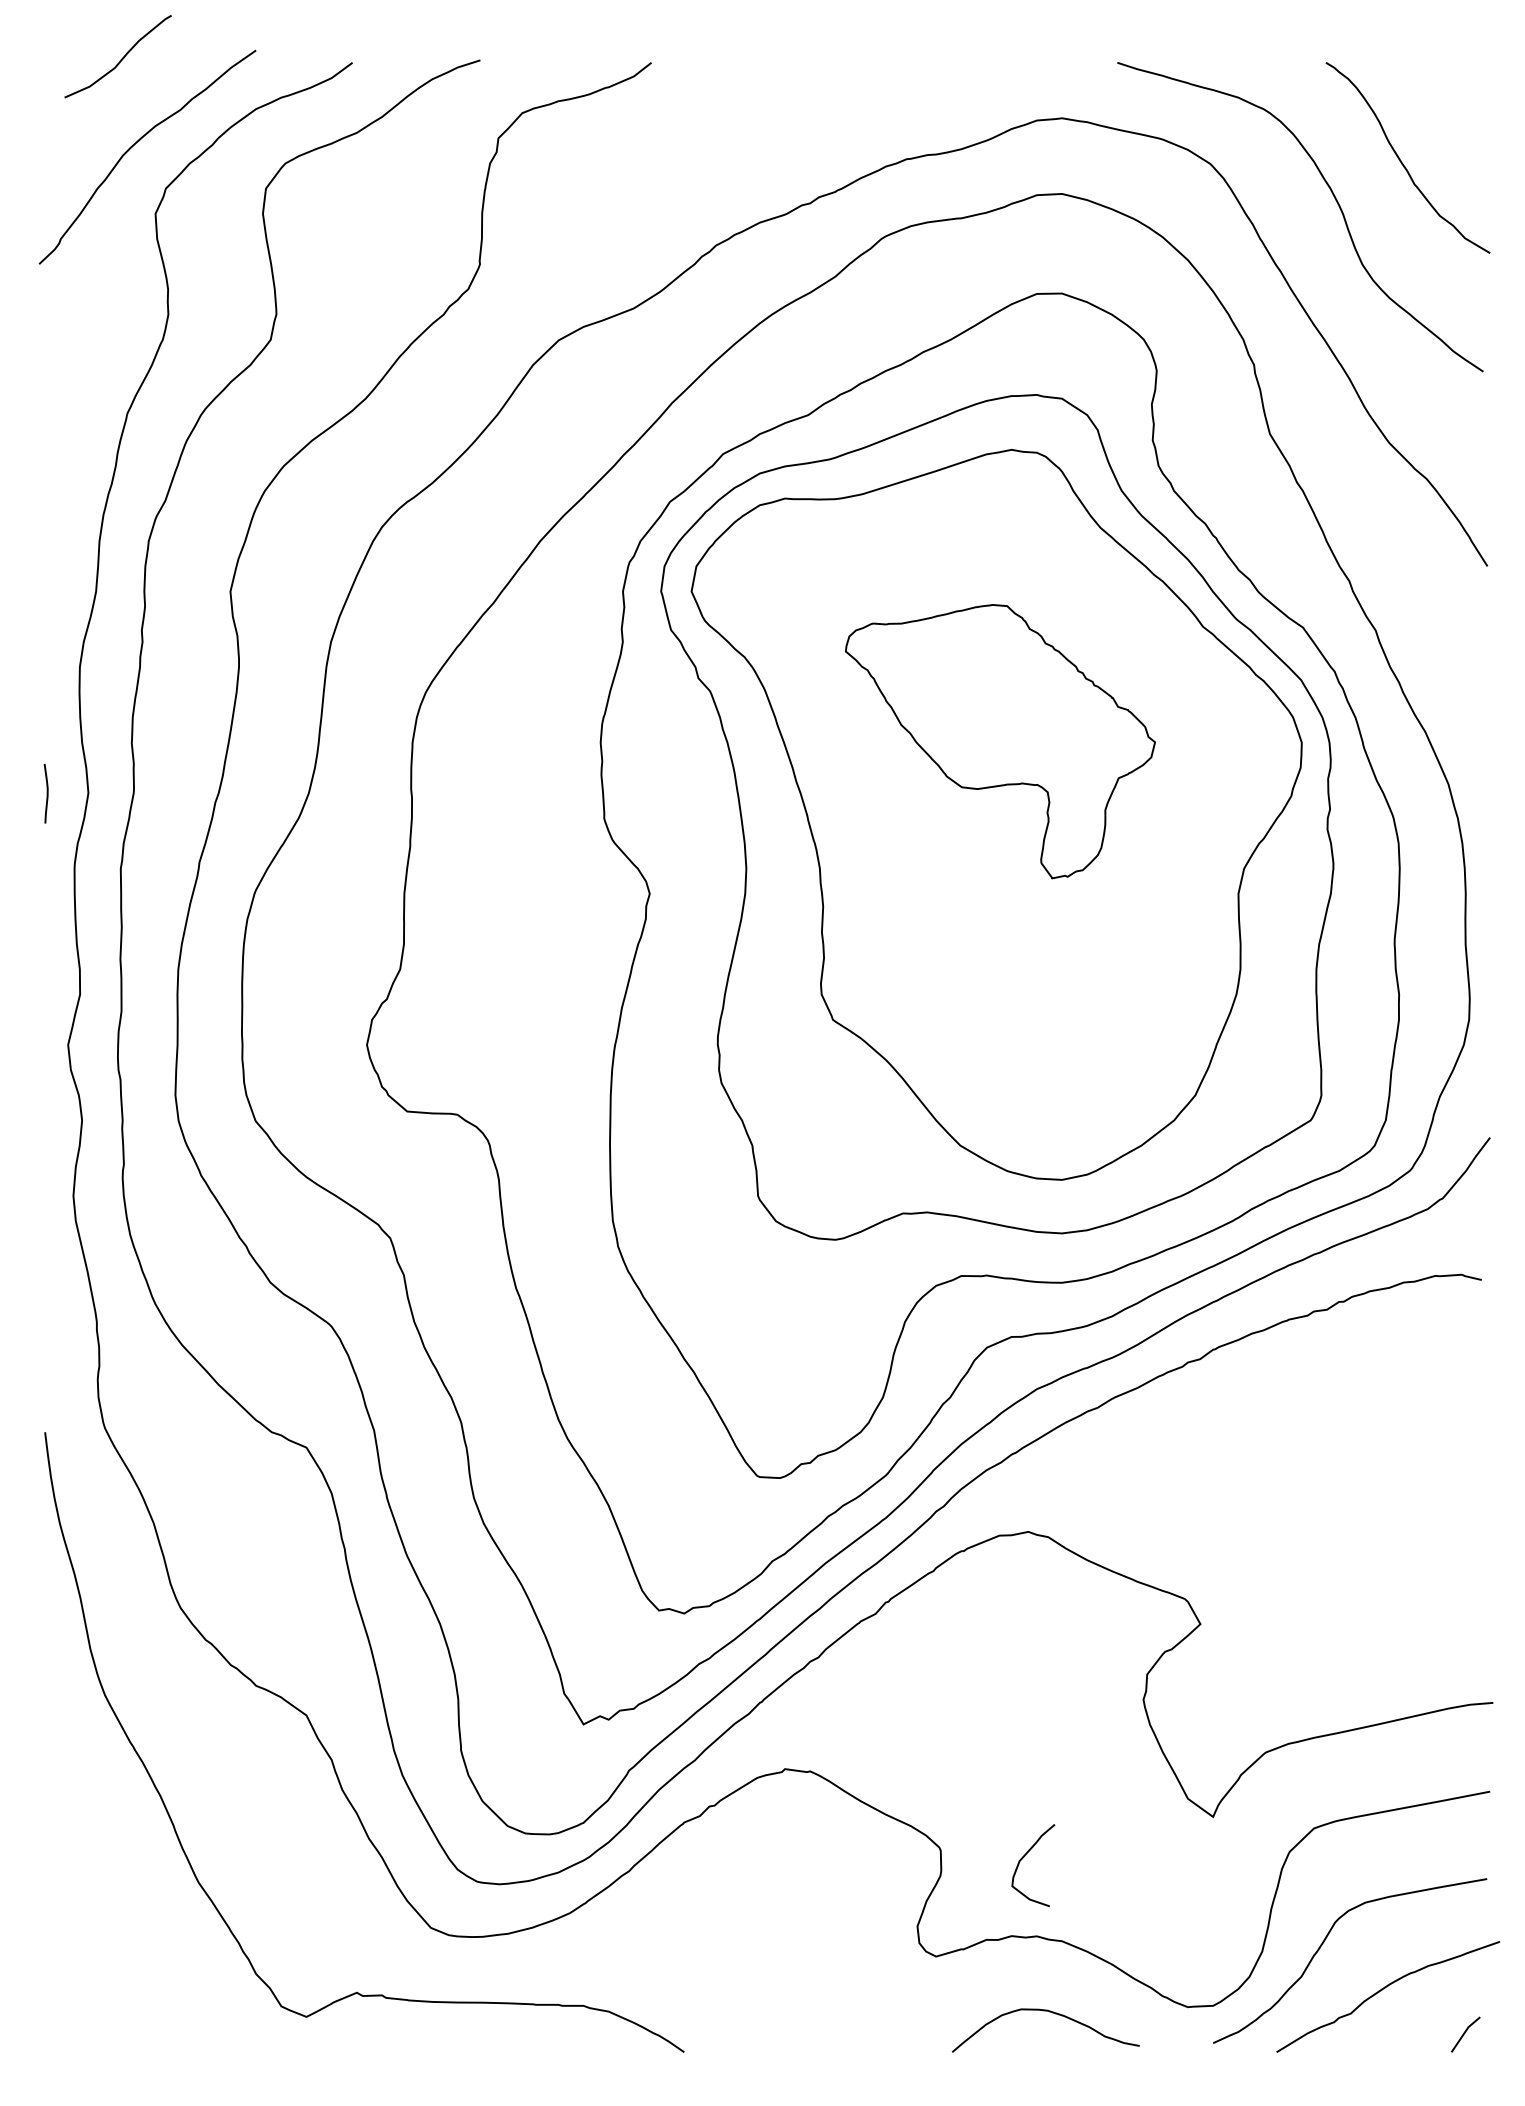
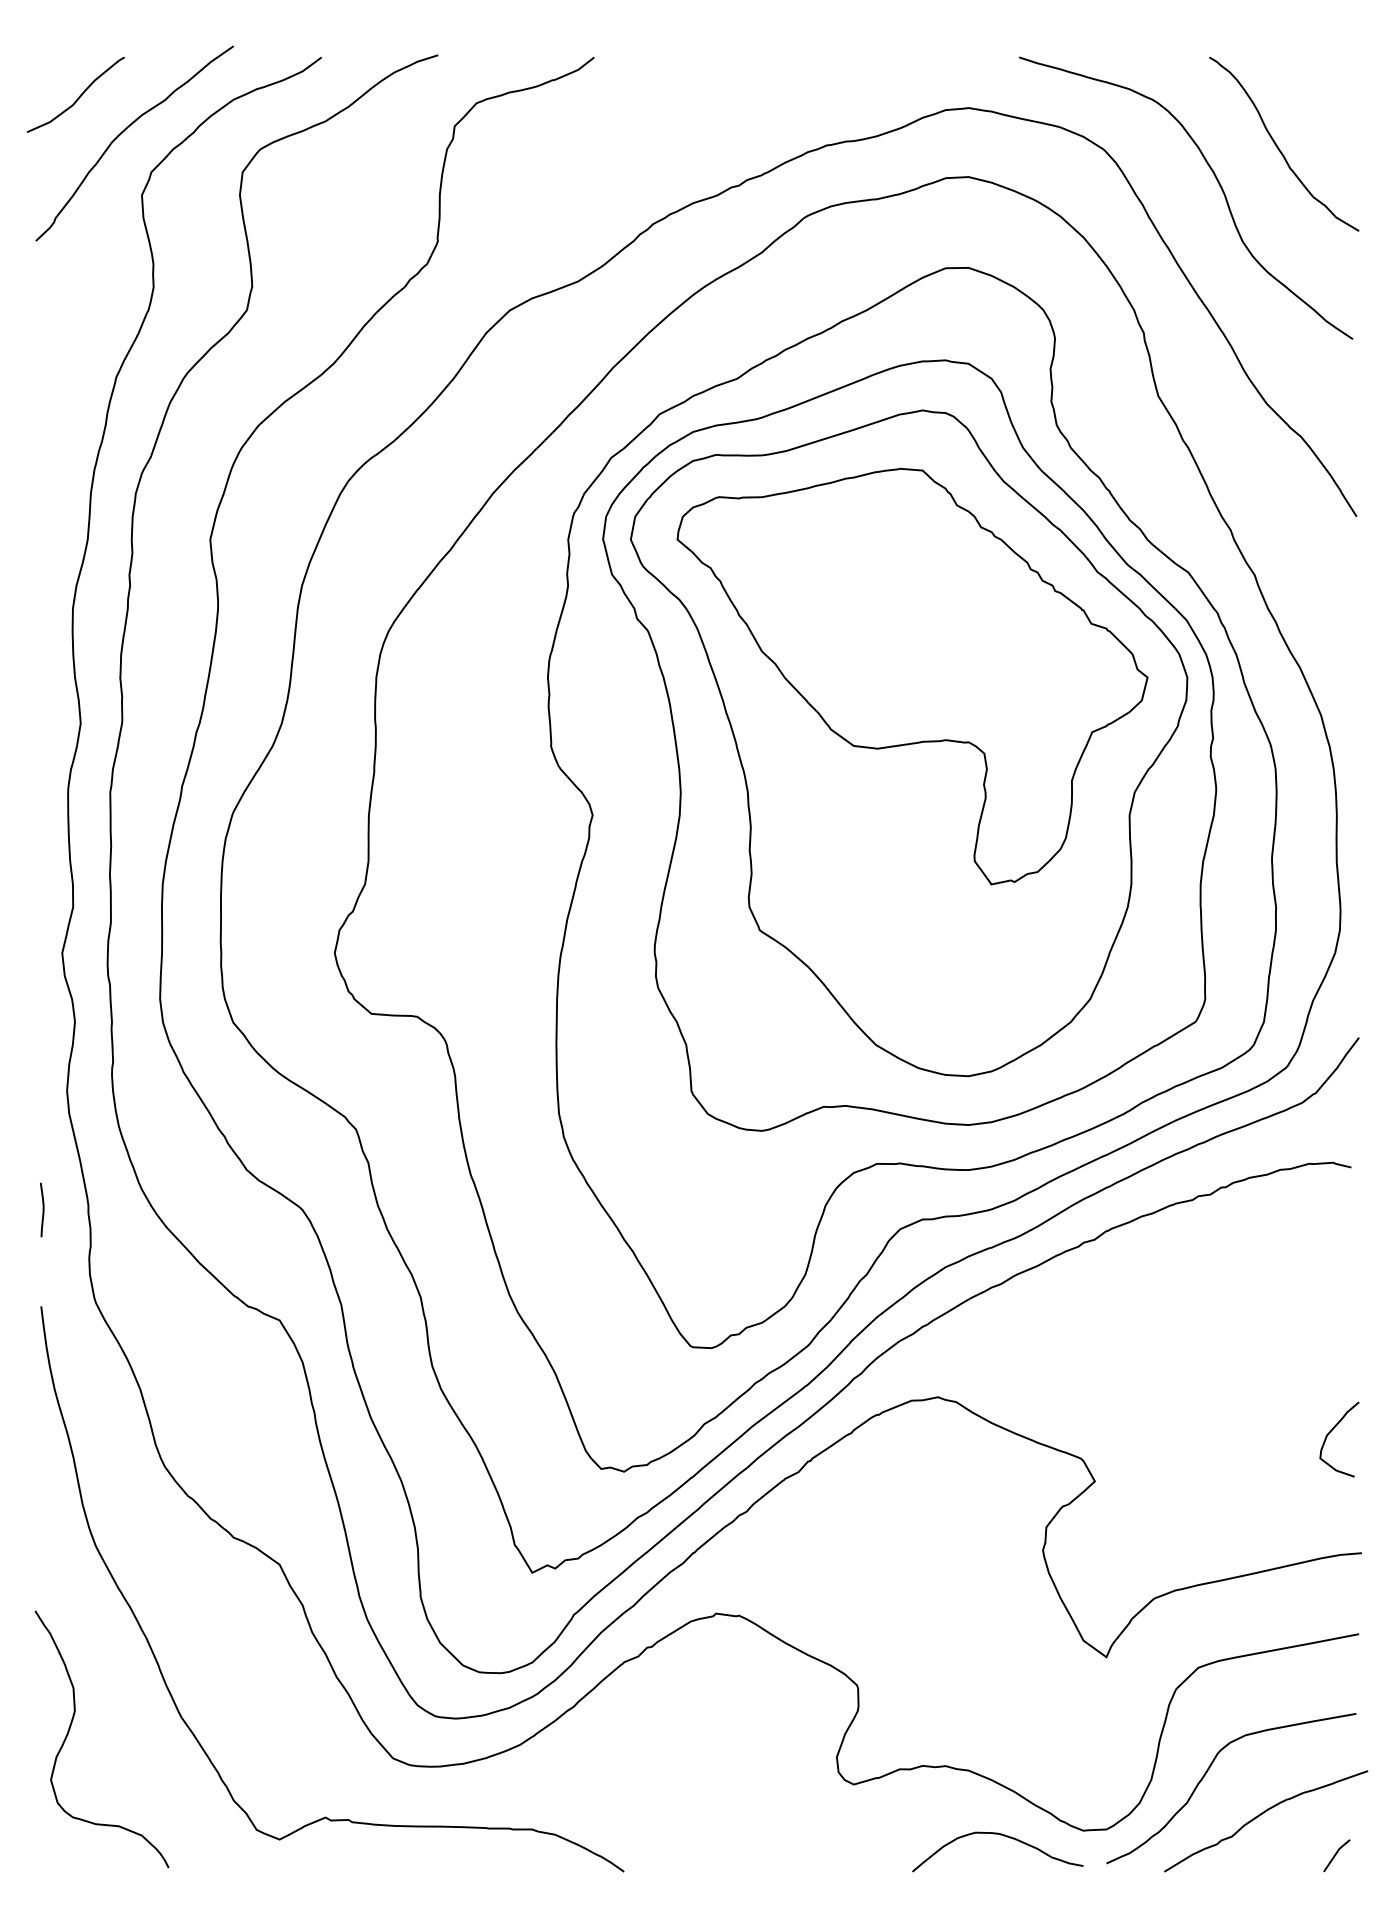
curve: (122, 57) -> (79, 95), moved
part: (1000, 741) -> (912, 676), size x1.67
curve: (46, 793) -> (42, 1209), moved
curve: (1023, 1858) -> (1330, 1433), moved
curve: (77, 1896) -> (70, 1729), added
curve: (1051, 2013) -> (1003, 1836), moved

